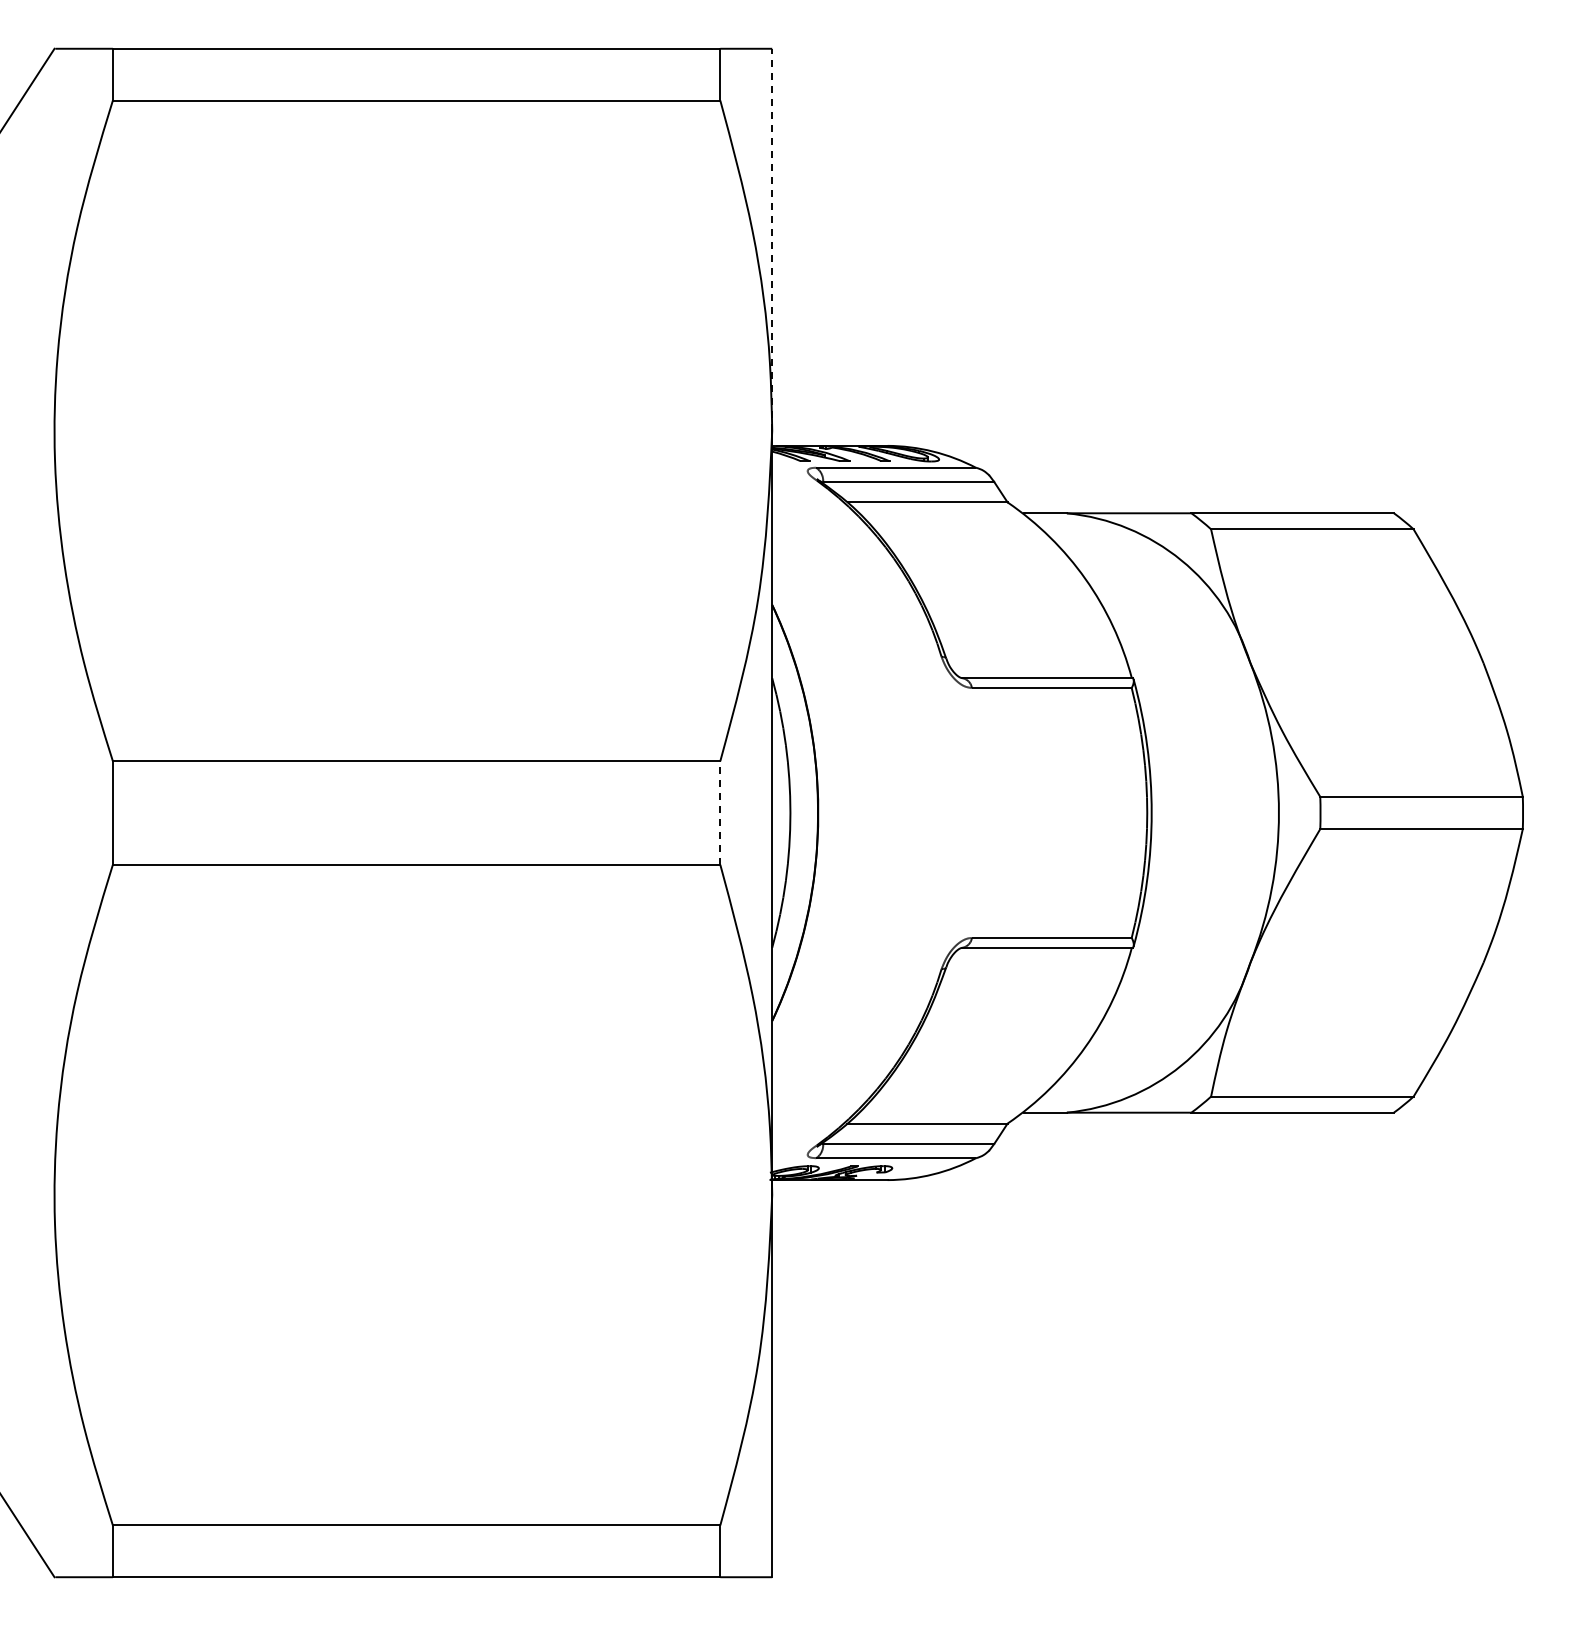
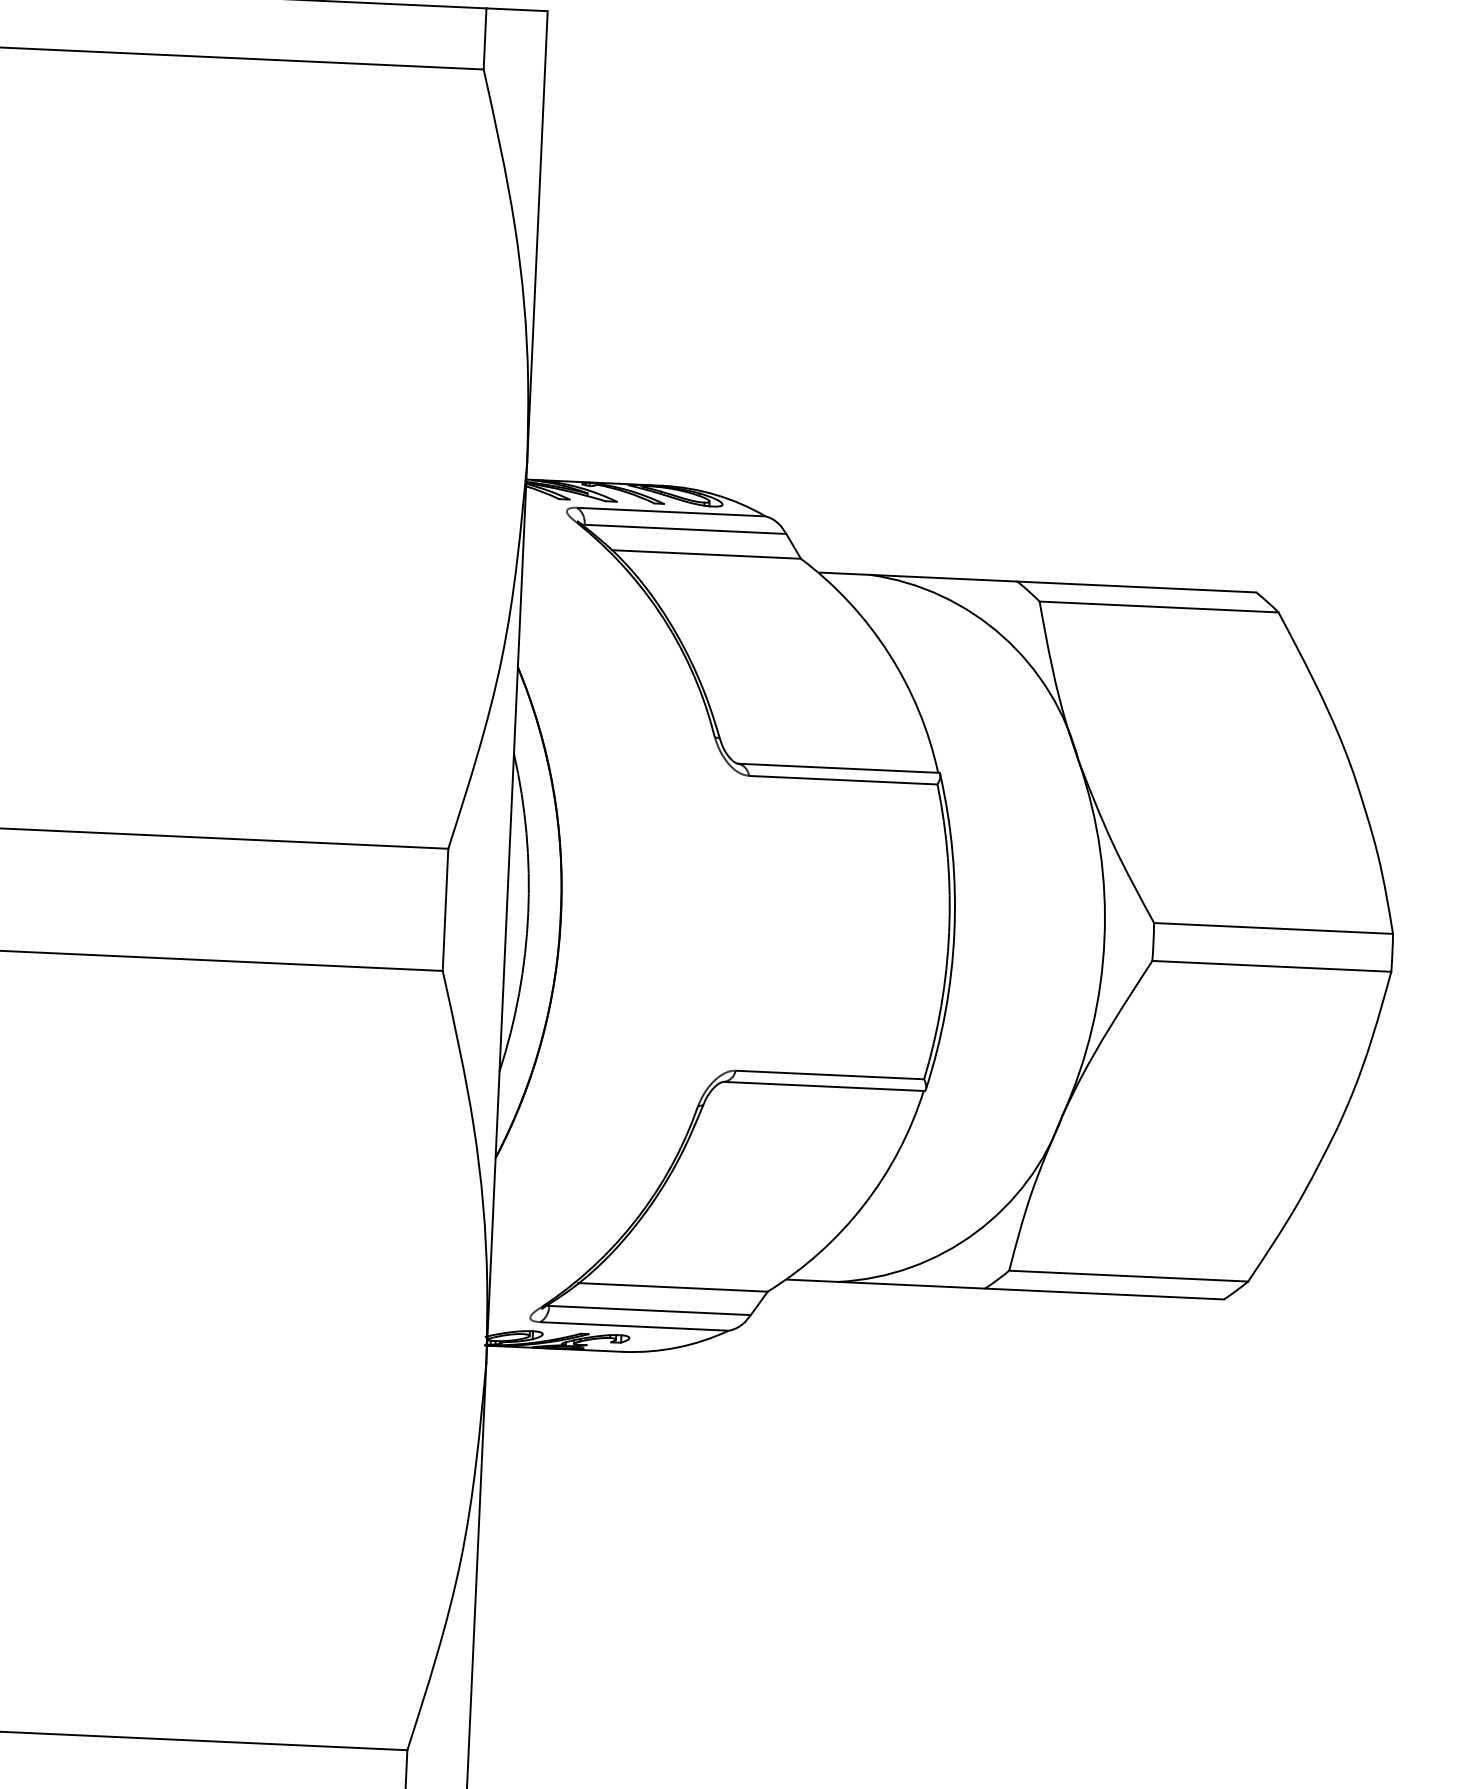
line: (772, 239) -> (537, 236), dashed -> solid
line: (720, 813) -> (445, 910), dashed -> solid

